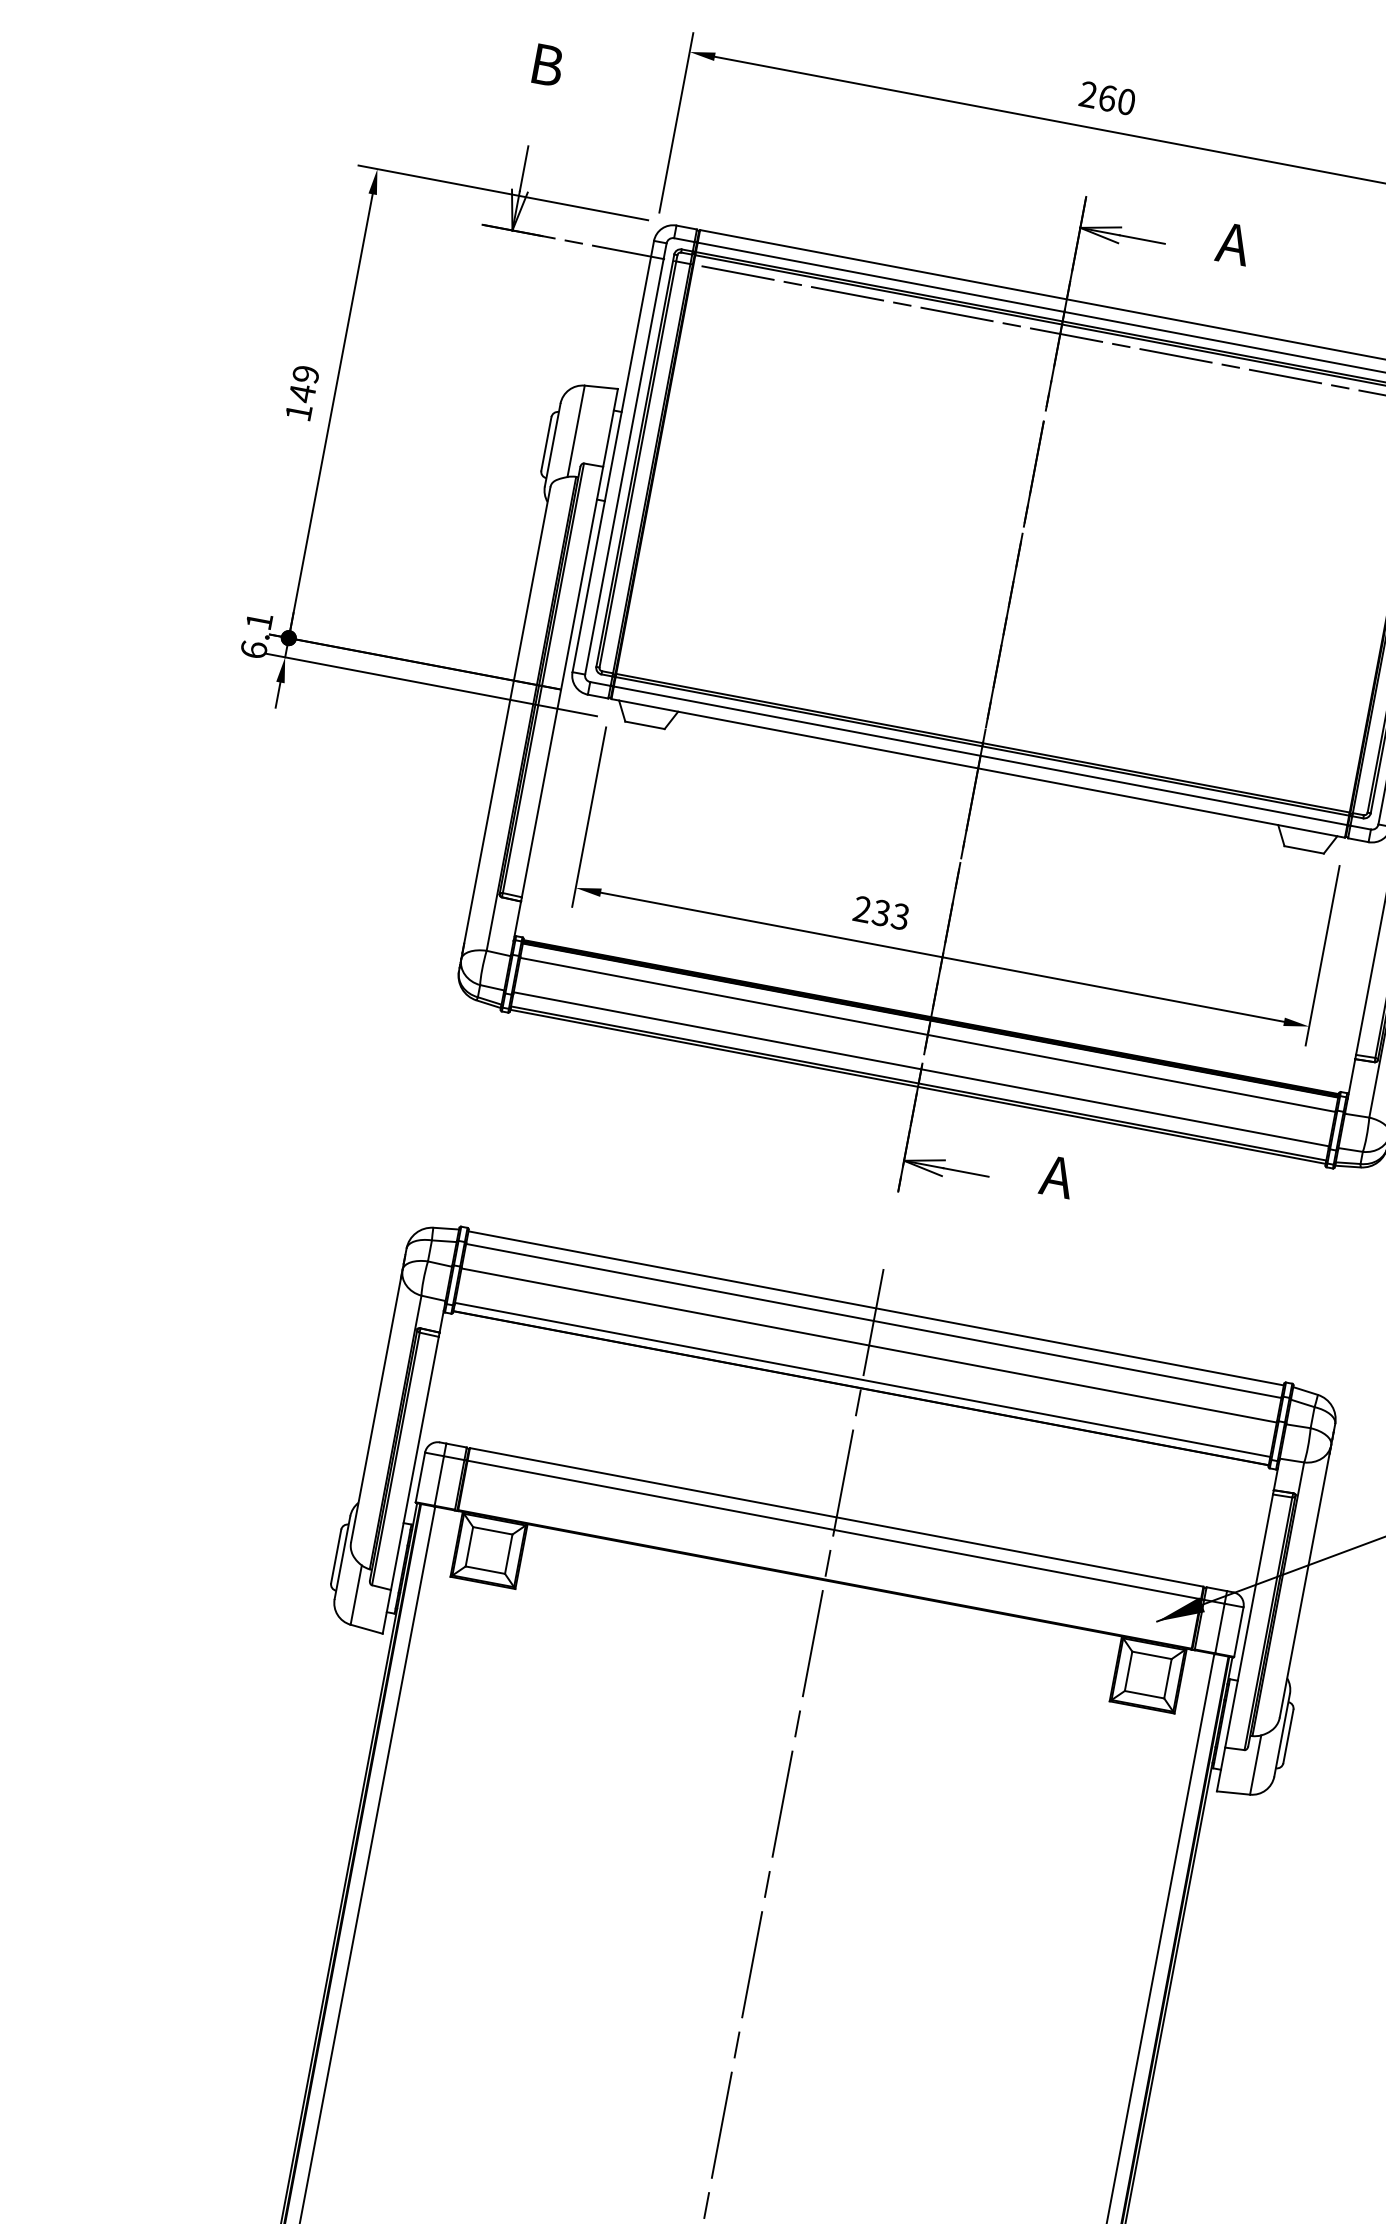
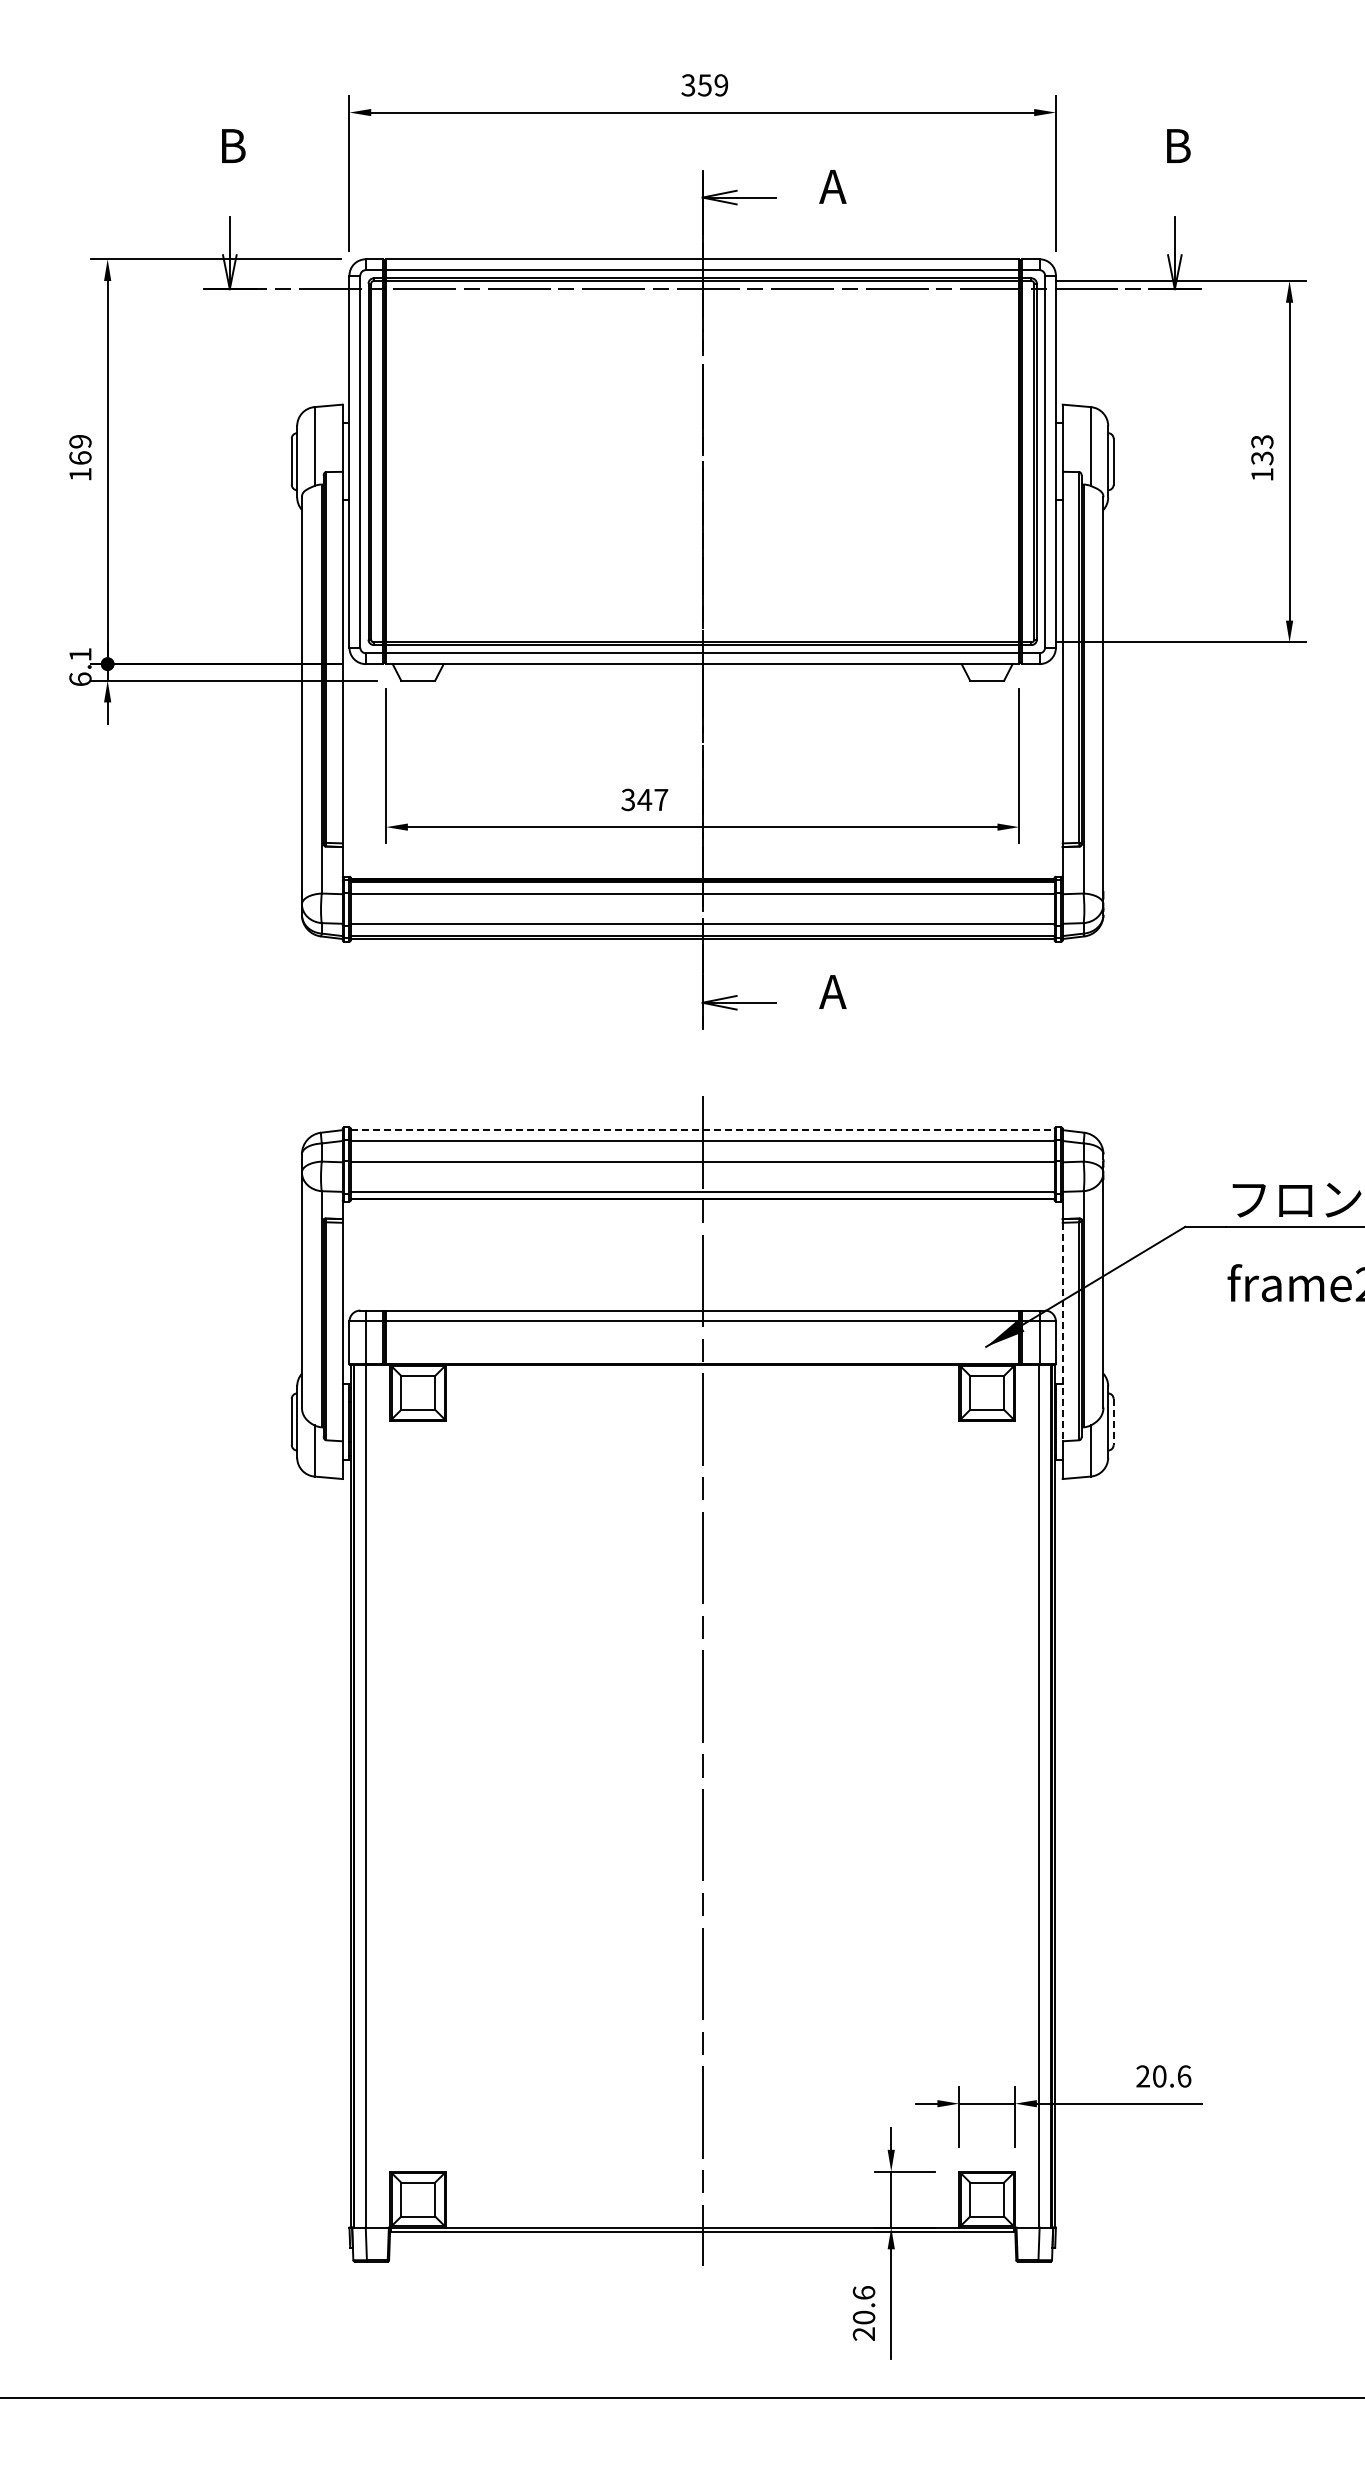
text: (1106, 98) -> (704, 85), 260 -> 359
text: (302, 392) -> (80, 457), 149 -> 169
text: (881, 912) -> (644, 799), 233 -> 347
line: (875, 1308) -> (702, 1130), solid -> dashed
line: (1248, 1621) -> (1062, 1332), solid -> dashed
line: (1288, 1736) -> (1113, 1422), solid -> dashed

